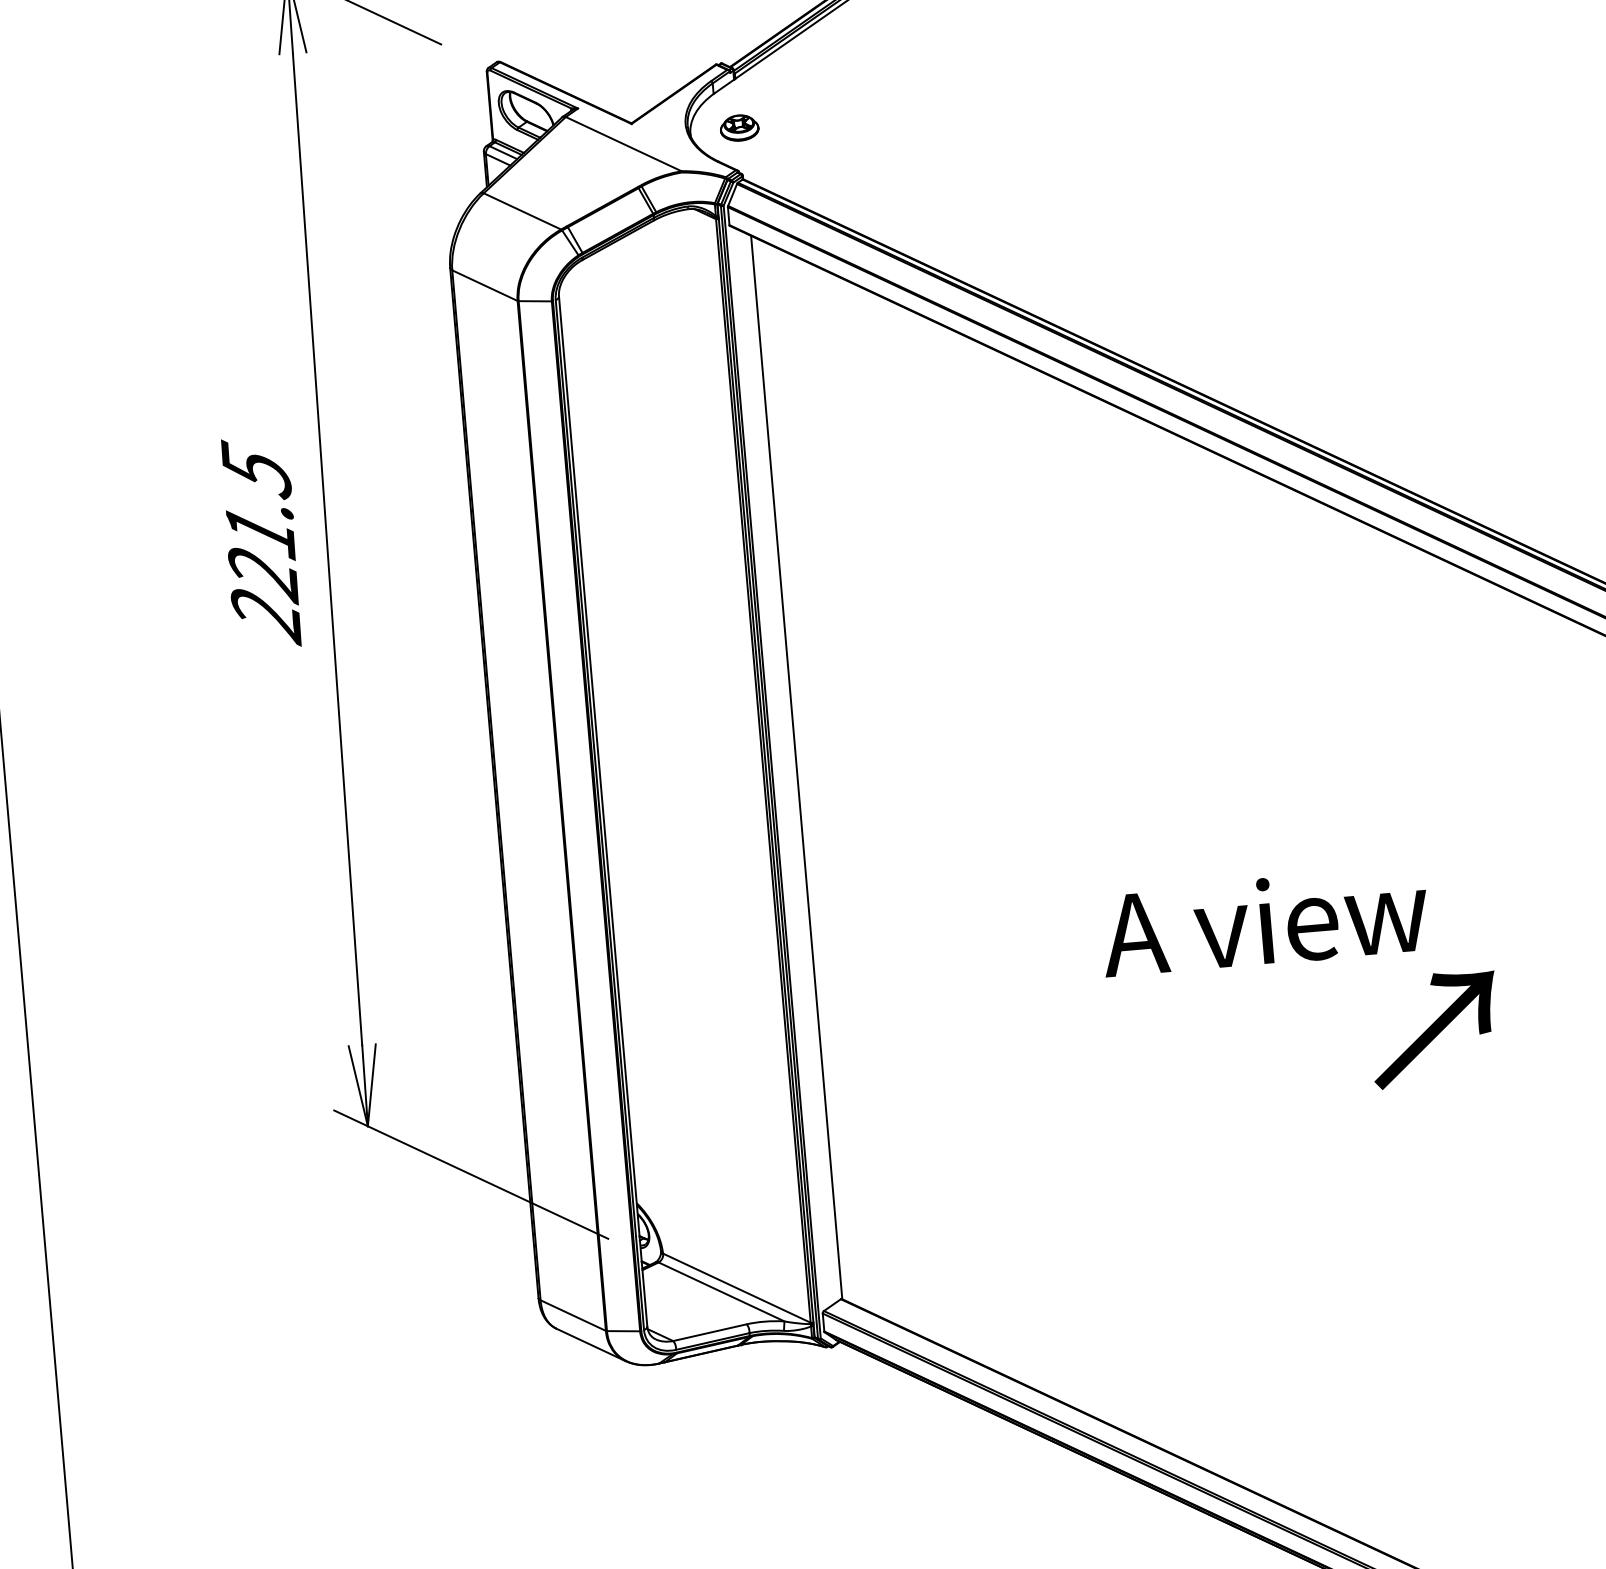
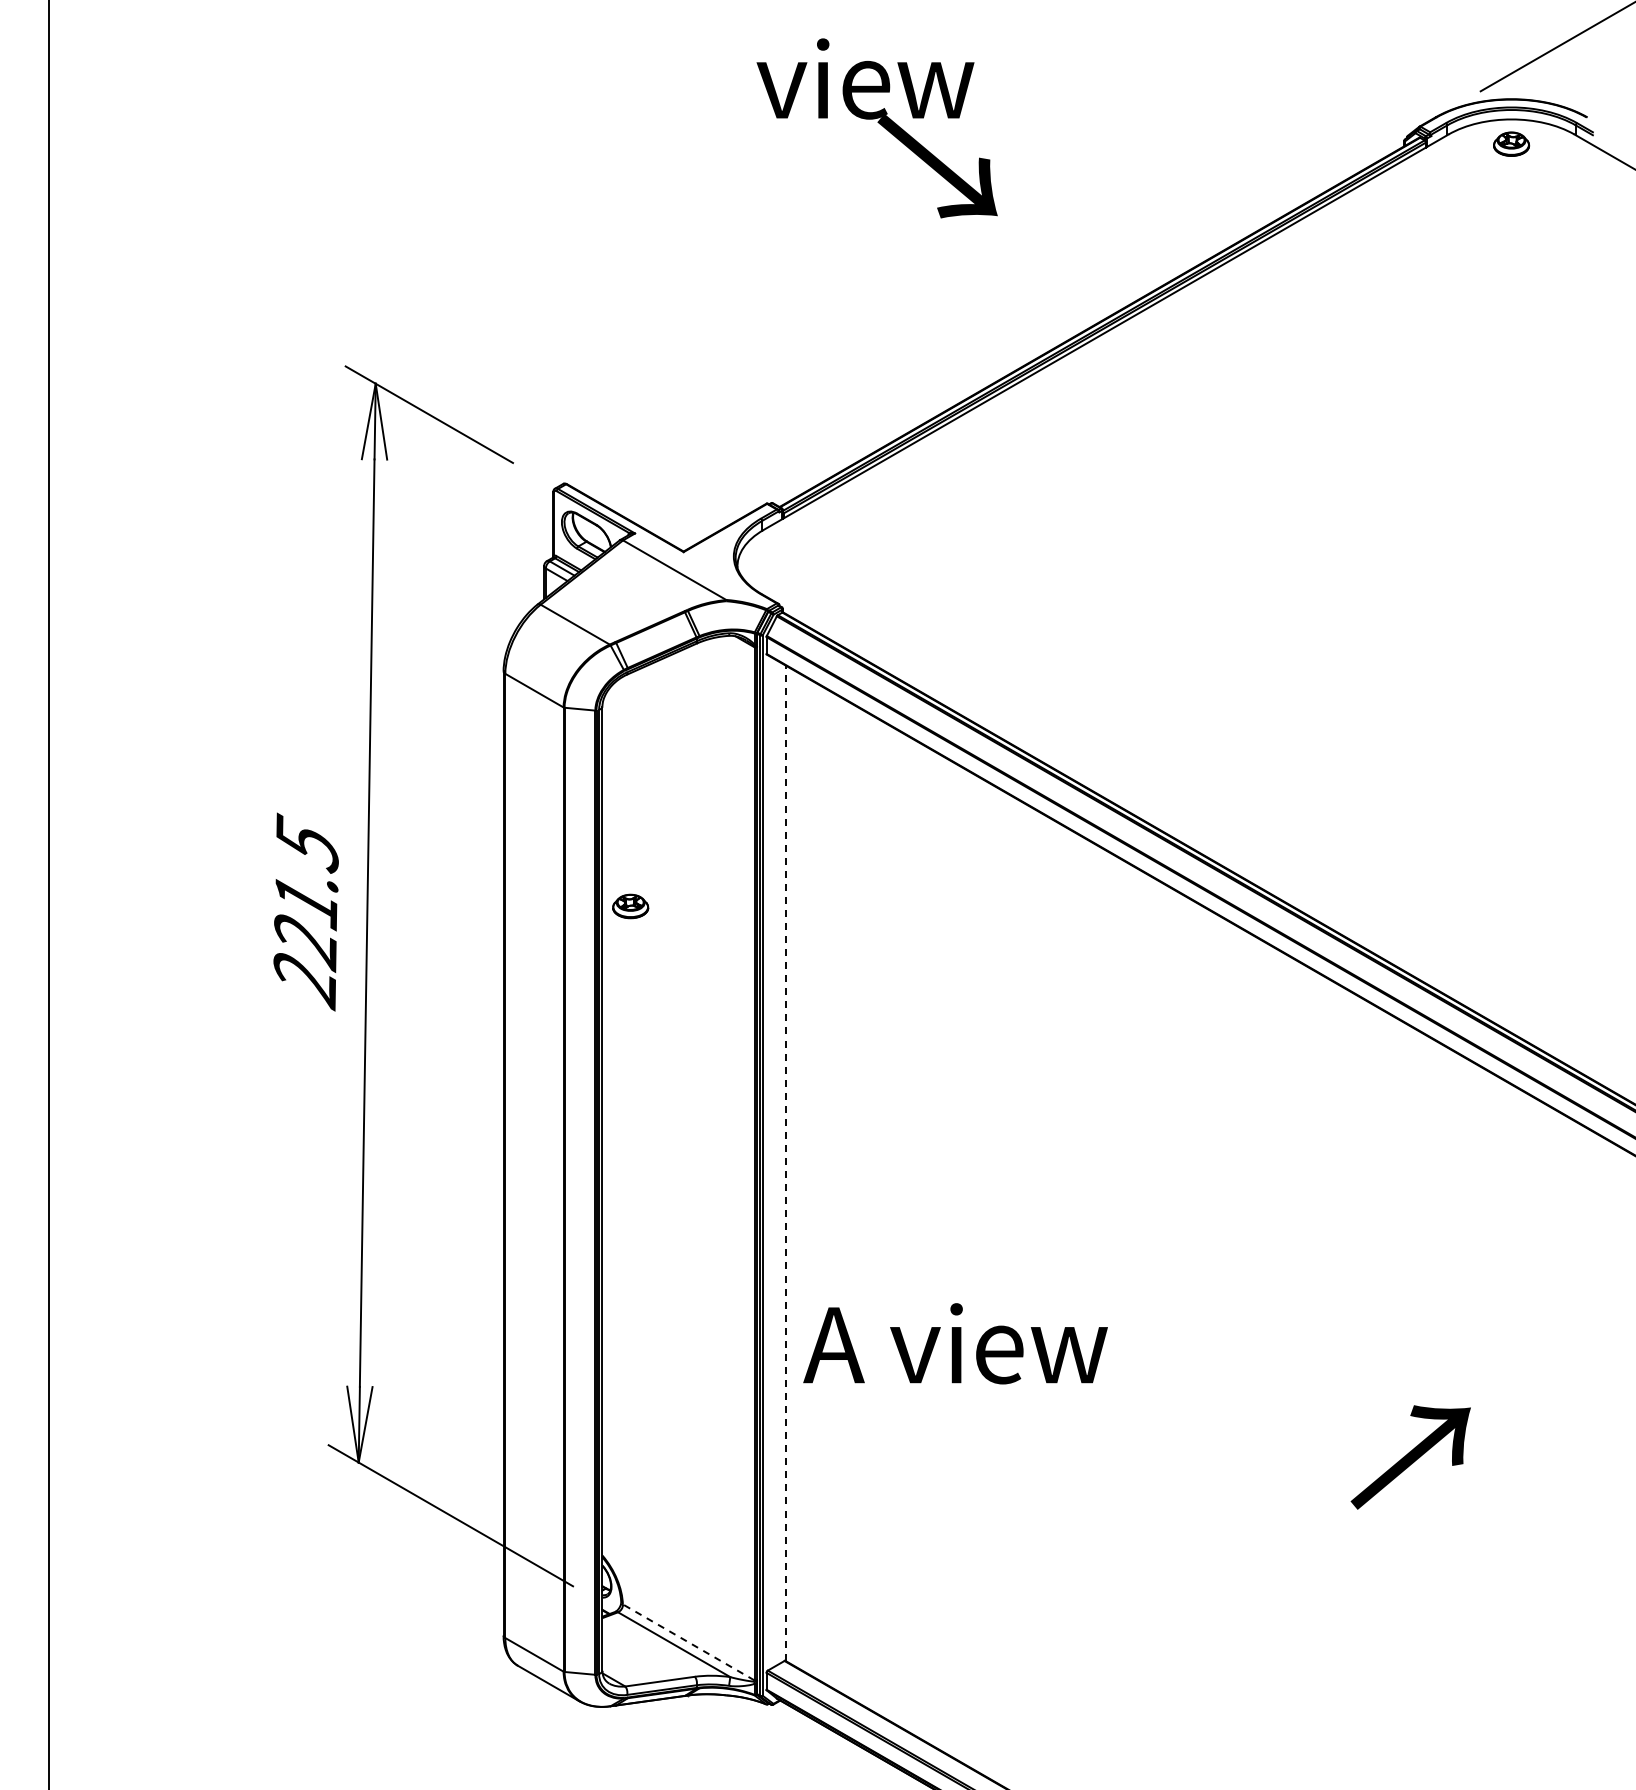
part: (739, 128) -> (630, 906), moved
line: (796, 767) -> (785, 1163), solid -> dashed
text: (1264, 921) -> (955, 1343), moved
text: (1434, 1029) -> (1410, 1457), moved
line: (736, 1288) -> (688, 1642), solid -> dashed

